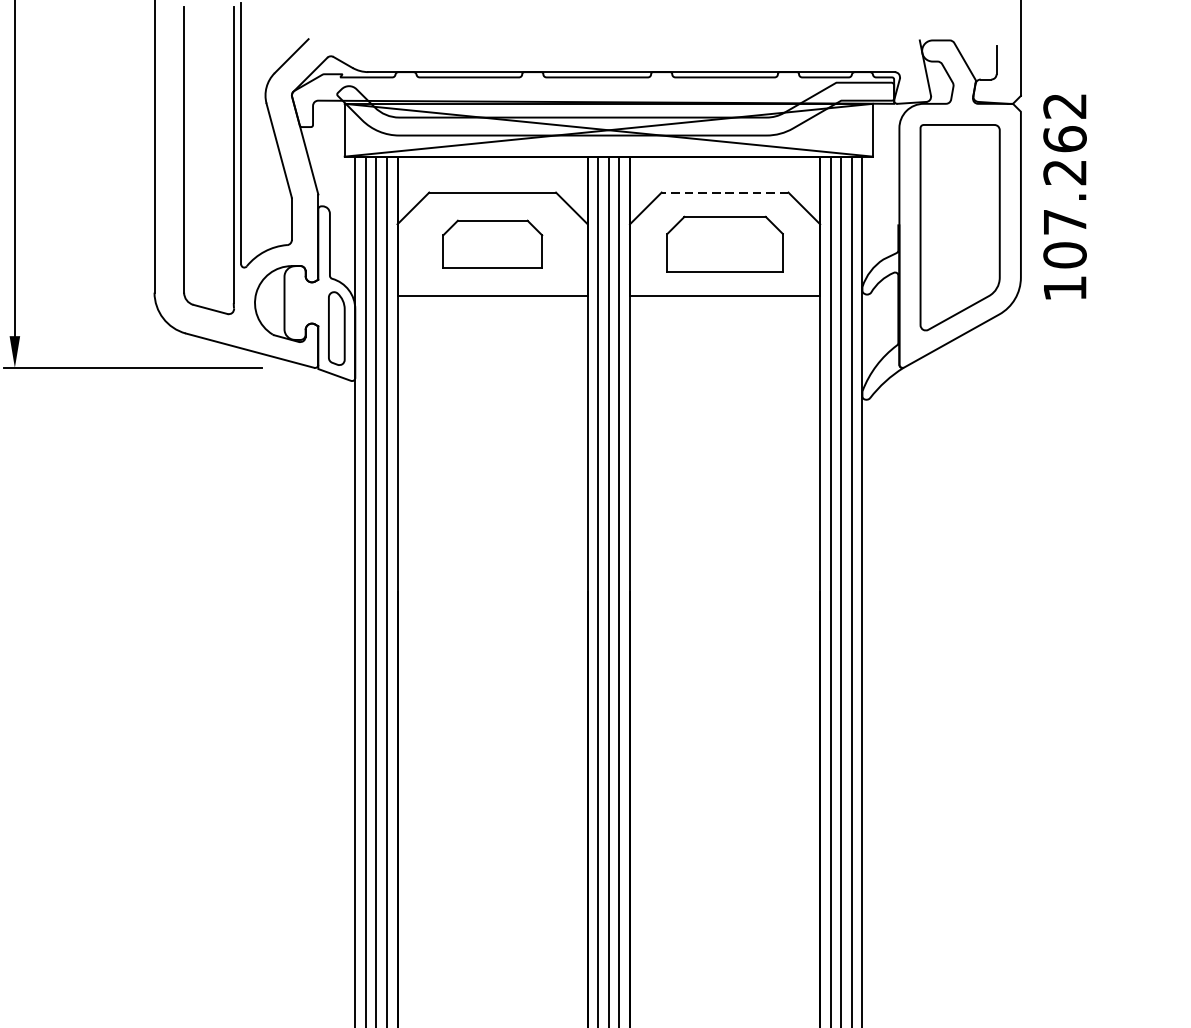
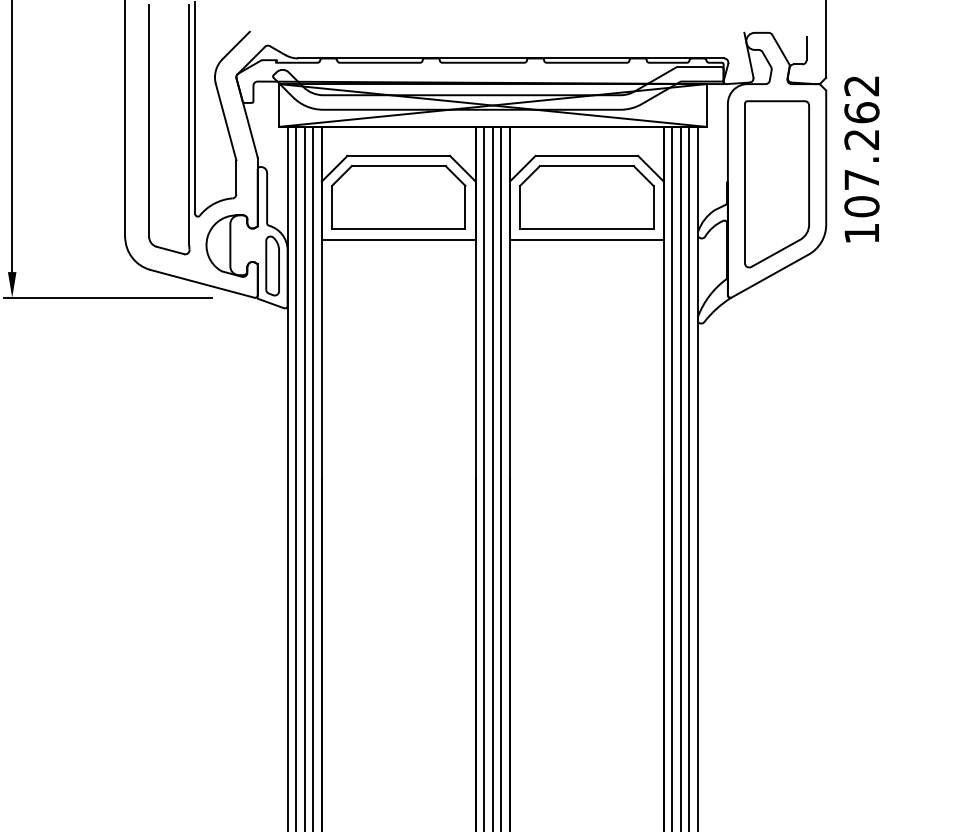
line: (724, 192) -> (586, 155), dashed -> solid
part: (492, 243) -> (398, 197), size x1.67
part: (724, 243) -> (586, 197), size x1.43

